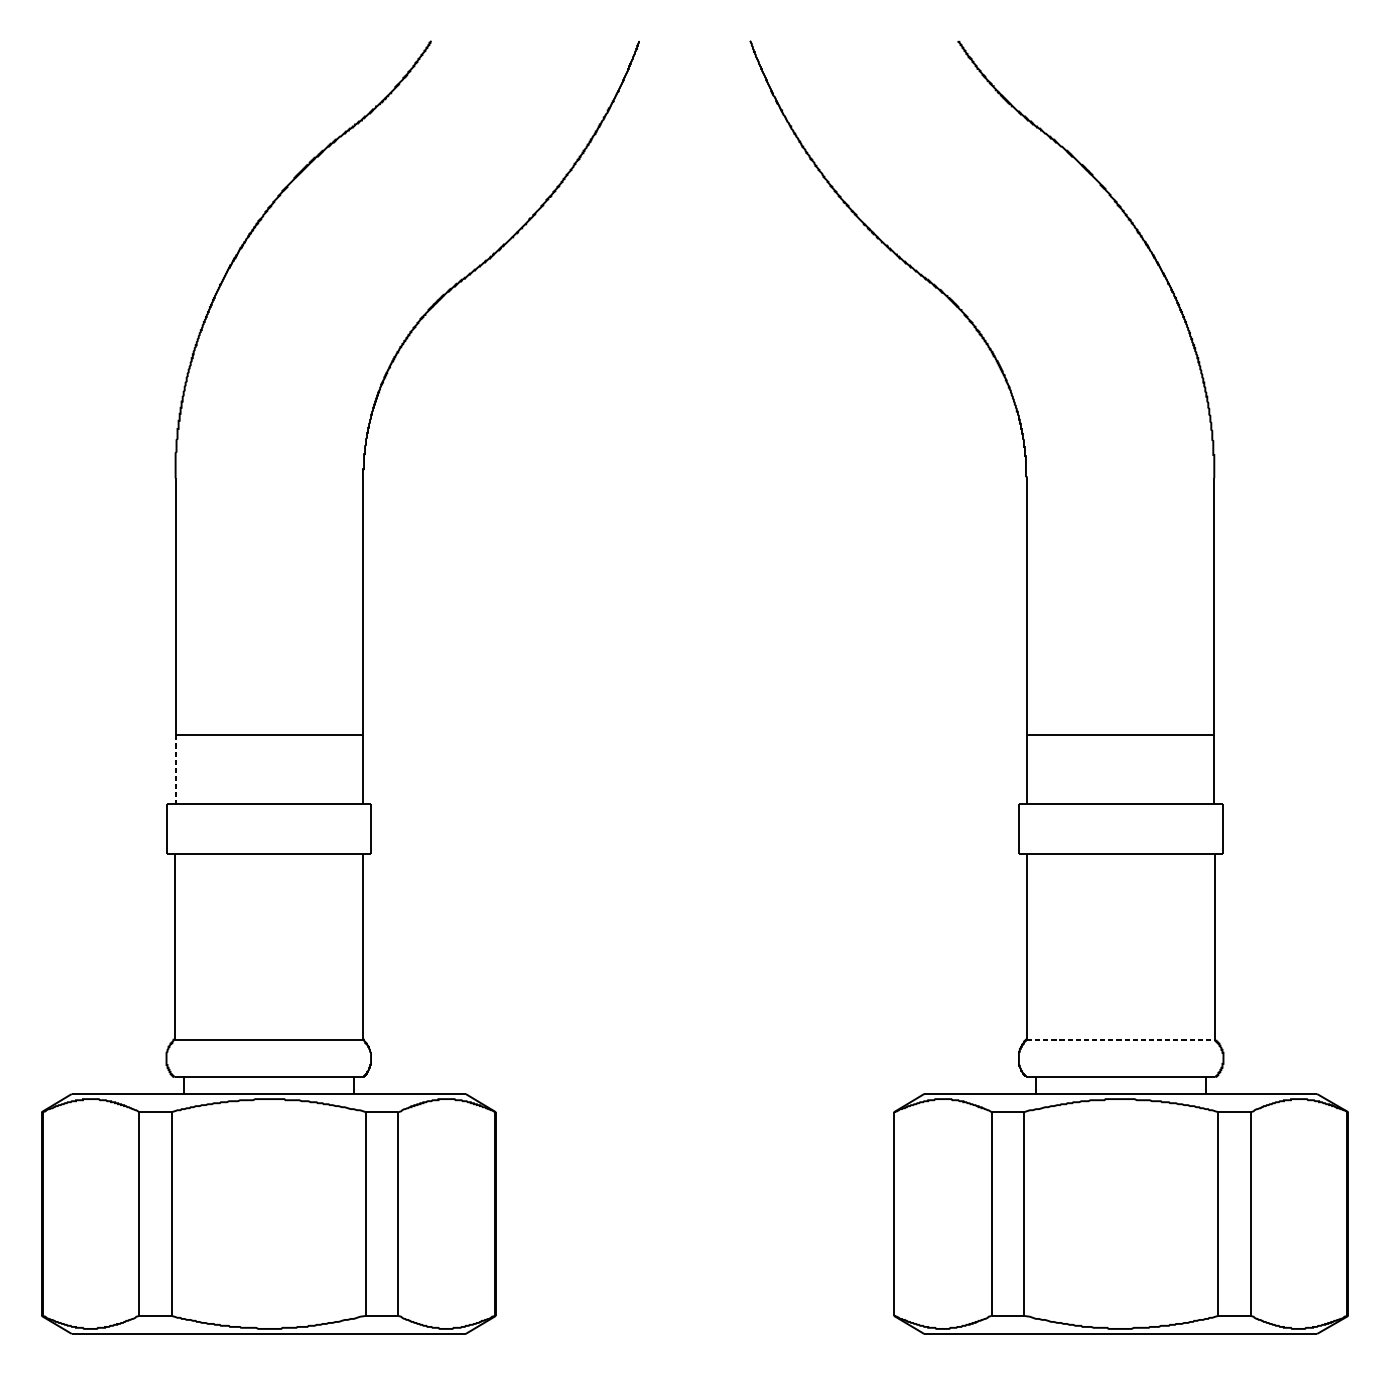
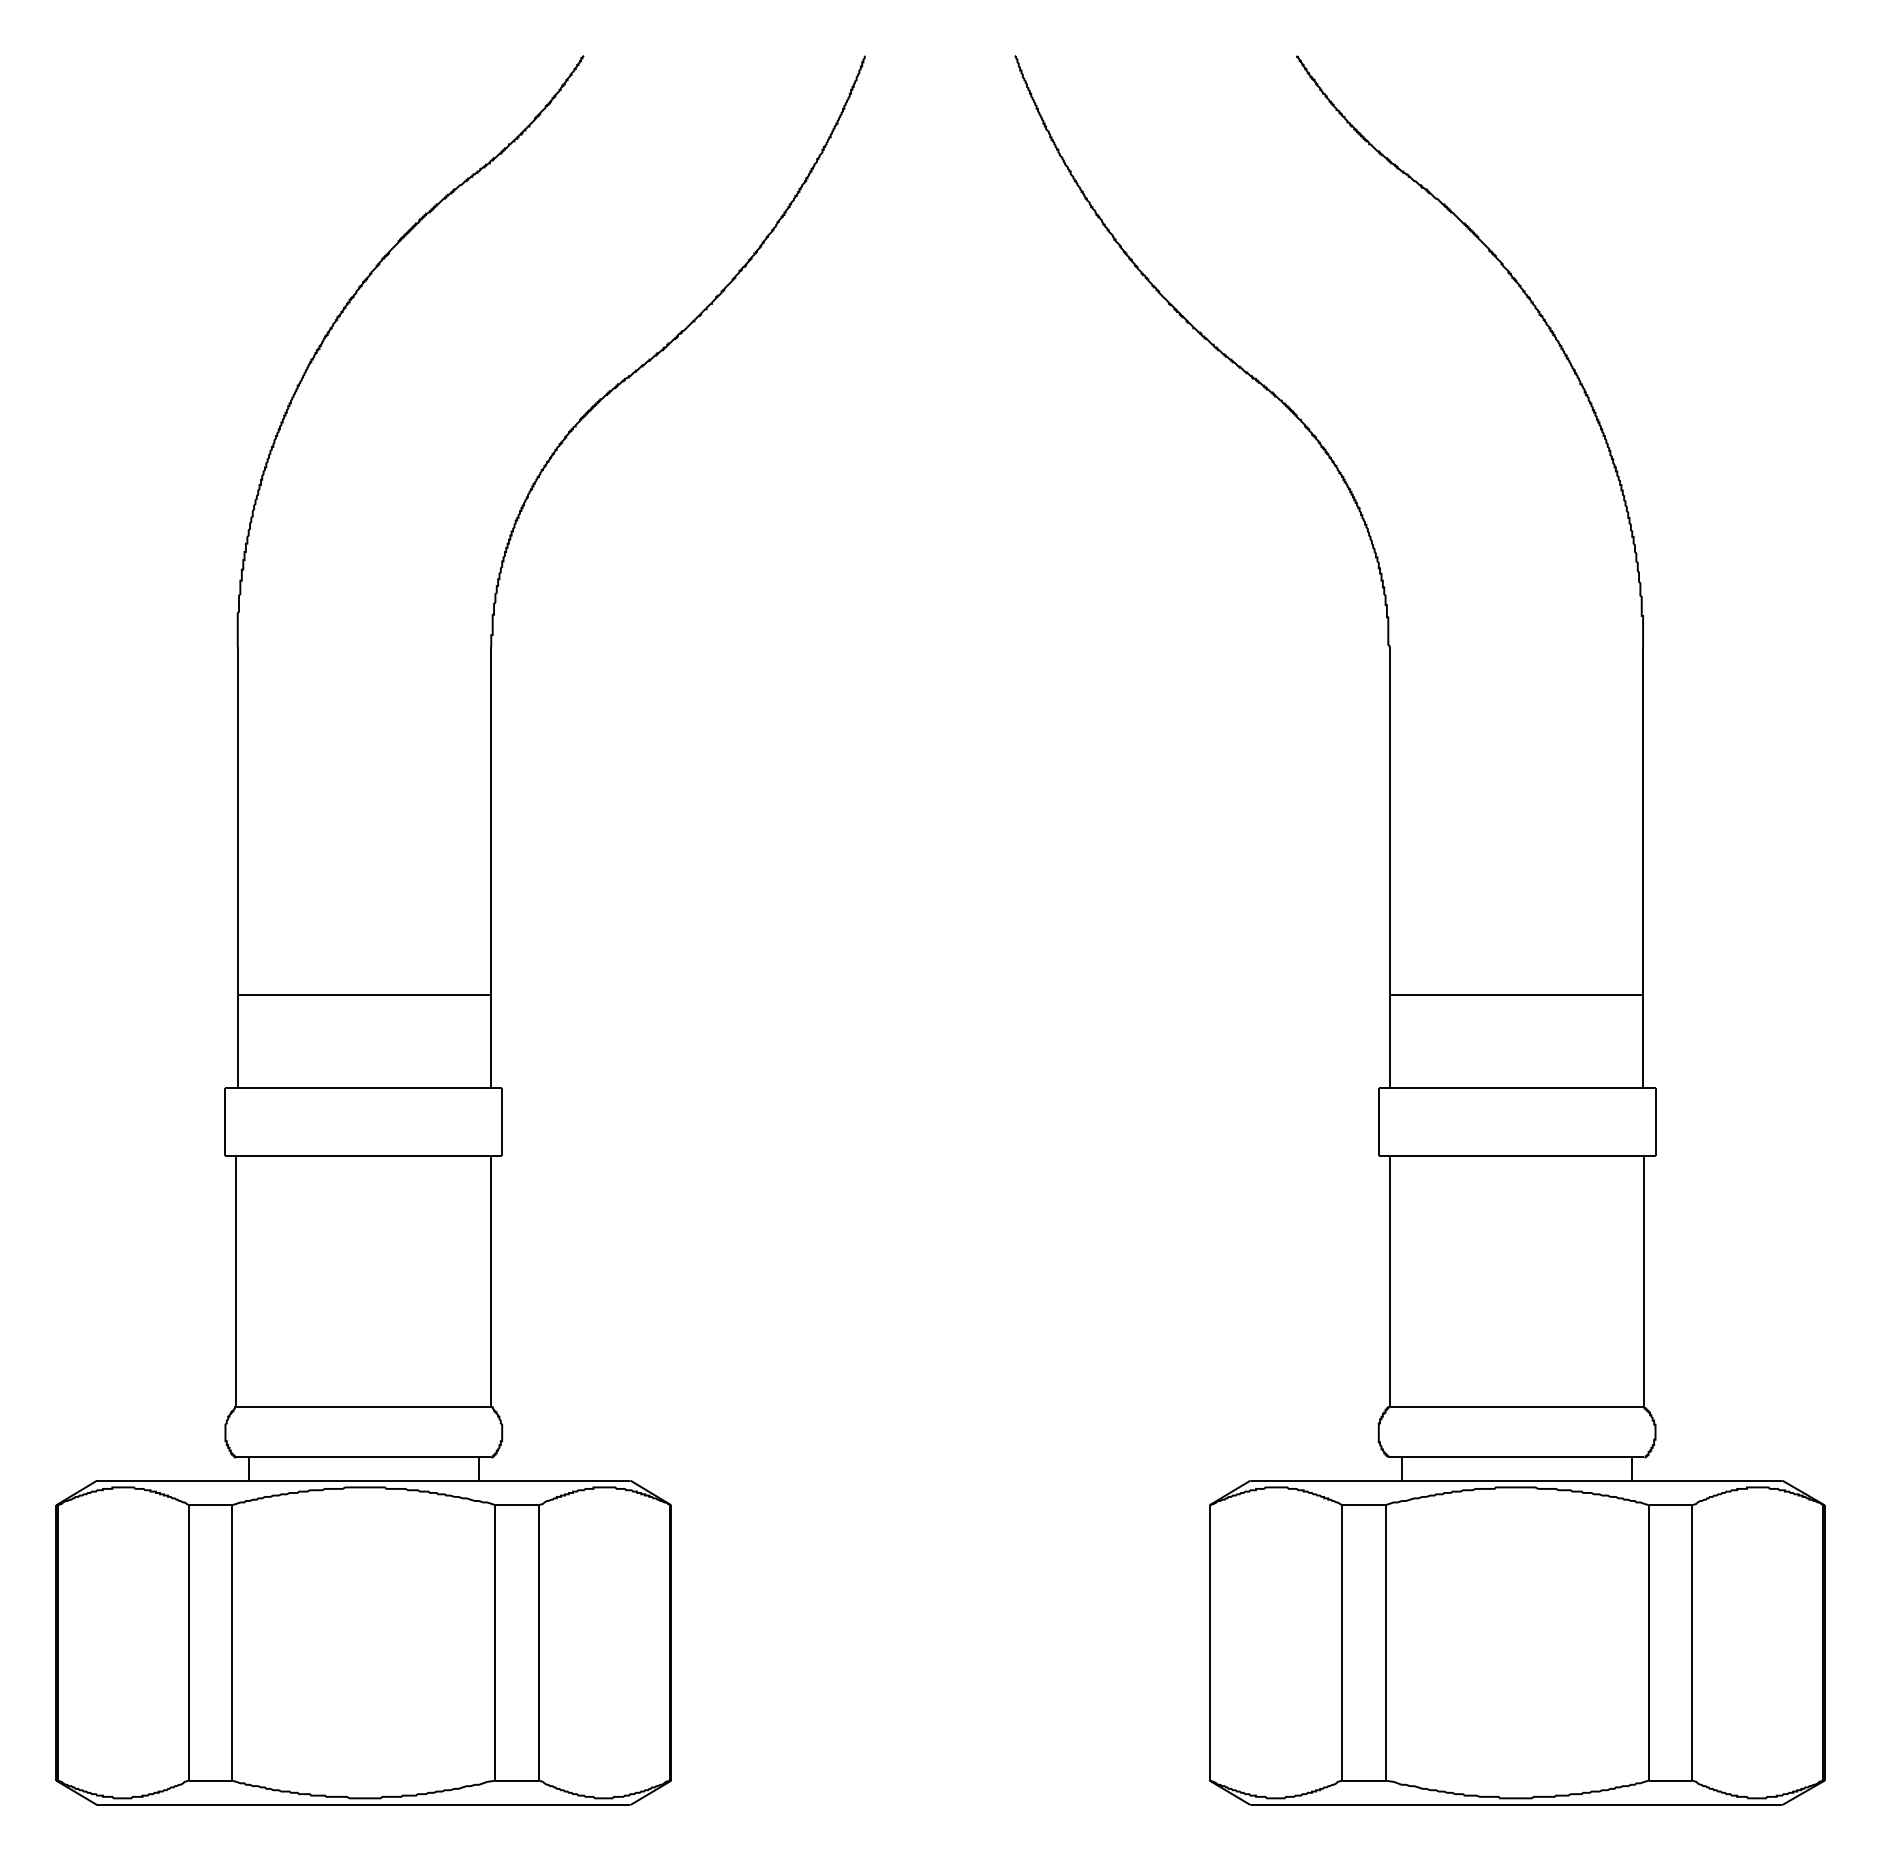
line: (175, 770) -> (237, 1042), dashed -> solid
line: (1121, 1040) -> (1517, 1407), dashed -> solid

